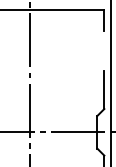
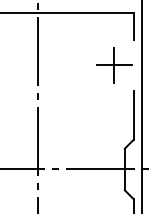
part: (89, 51) -> (114, 65), added

